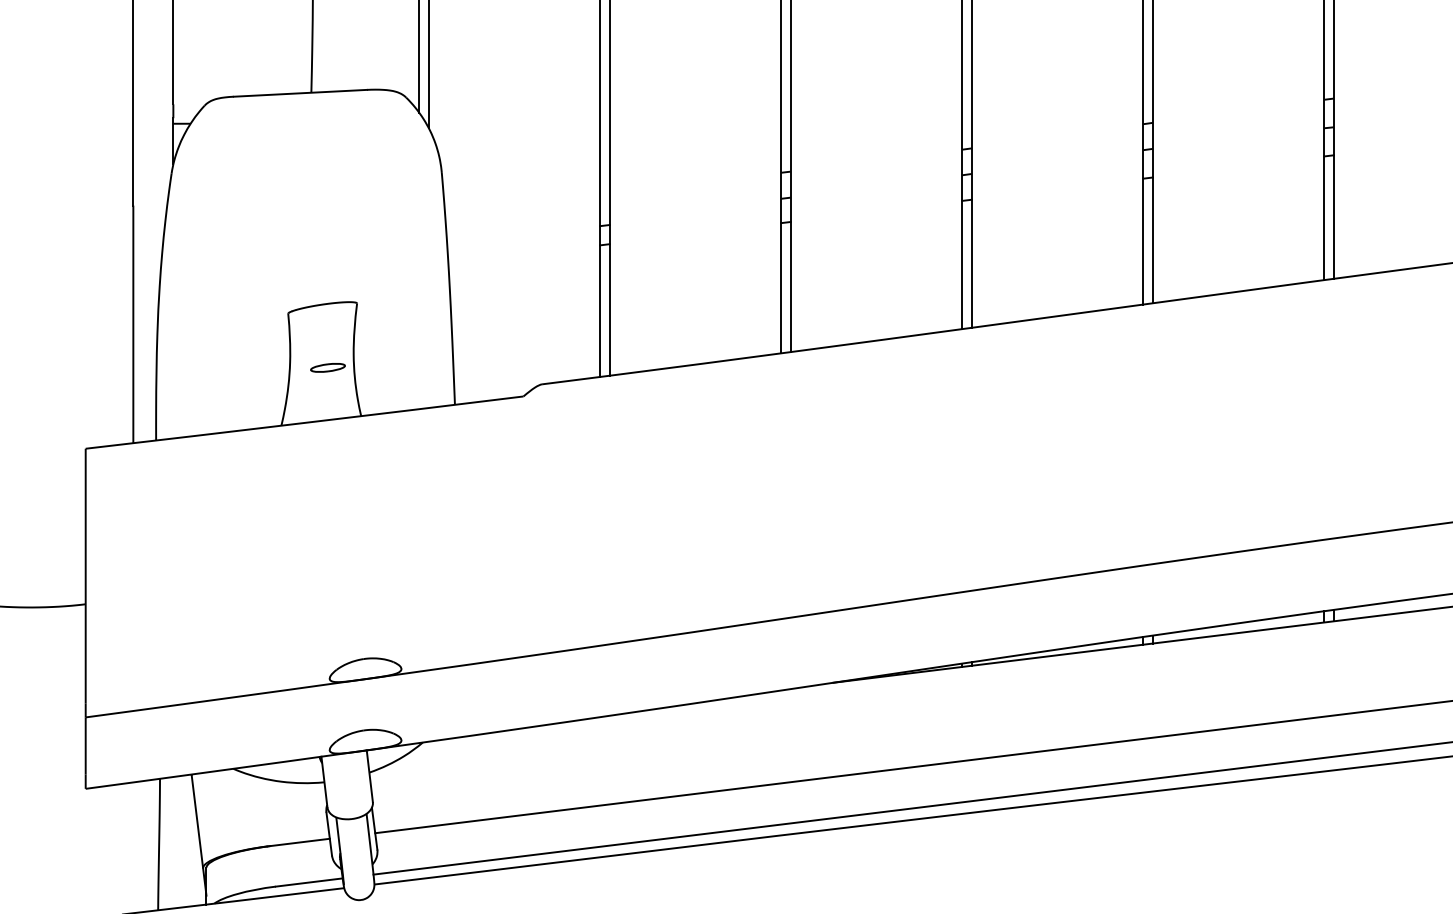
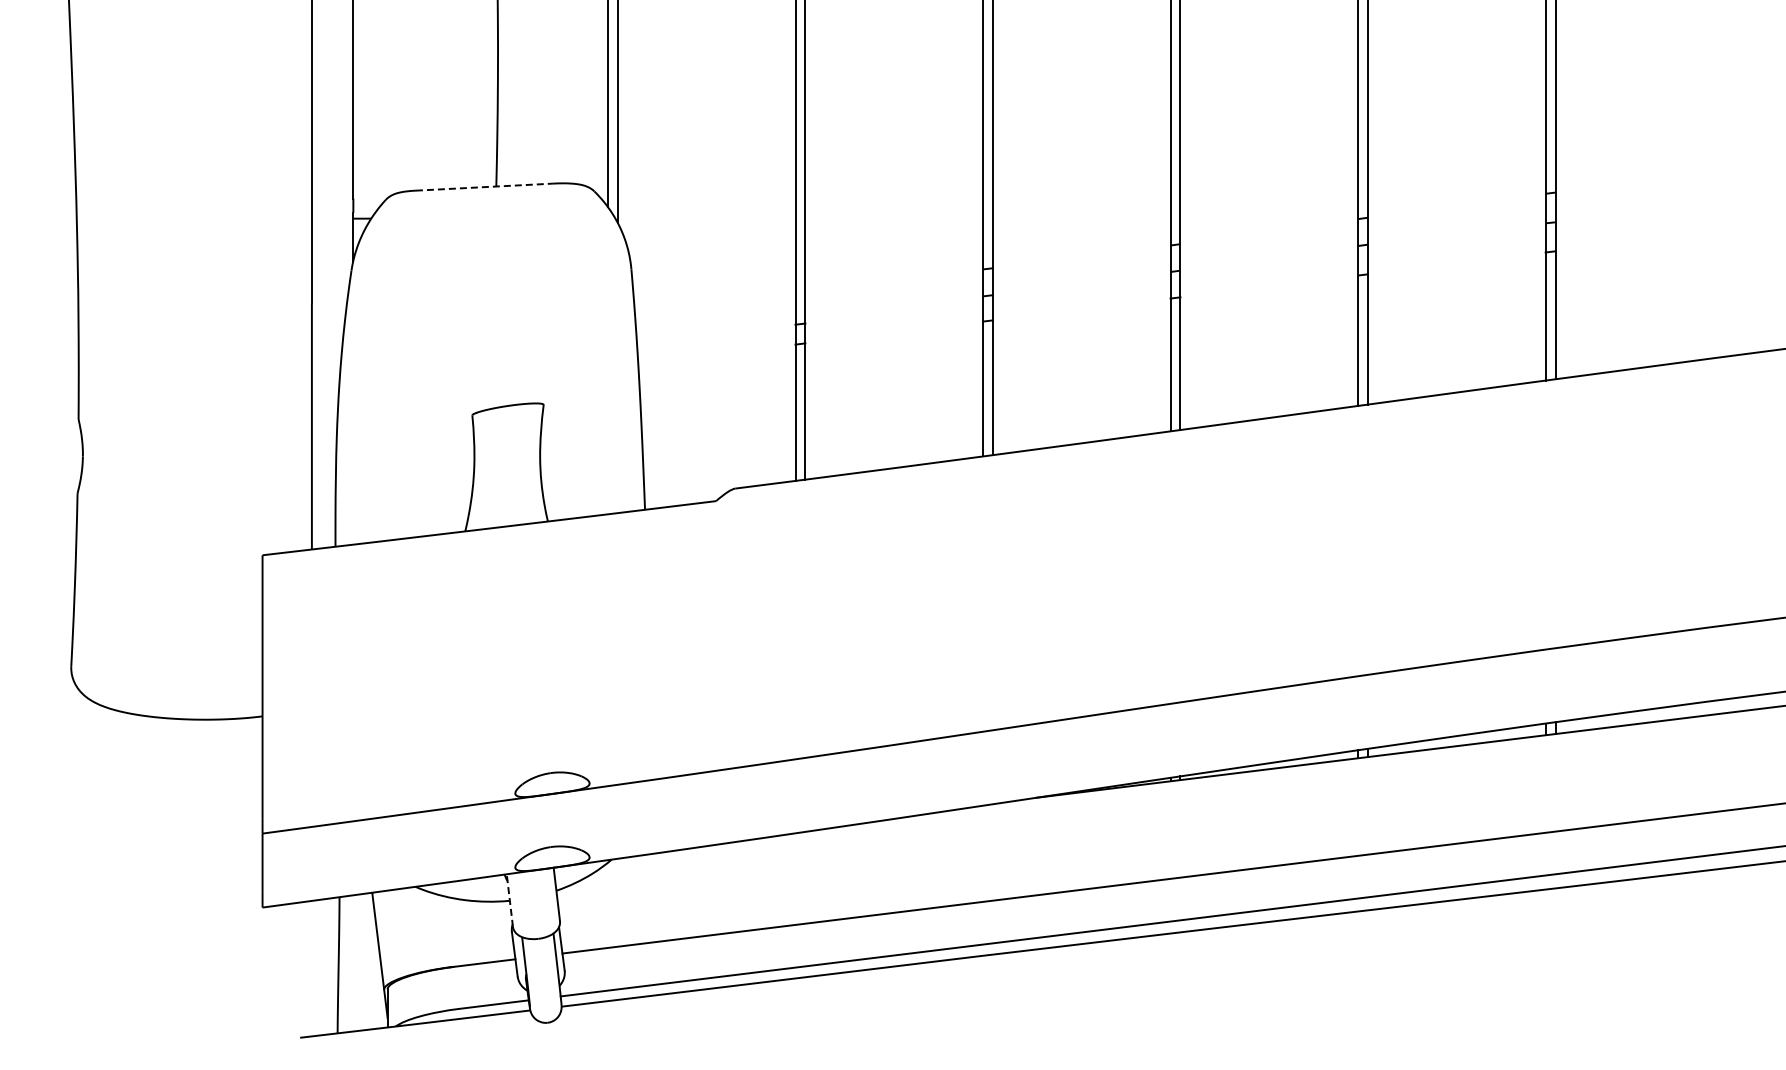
line: (300, 93) -> (485, 187), solid -> dashed
part: (327, 367) -> (513, 471), removed
line: (324, 782) -> (509, 900), solid -> dashed

